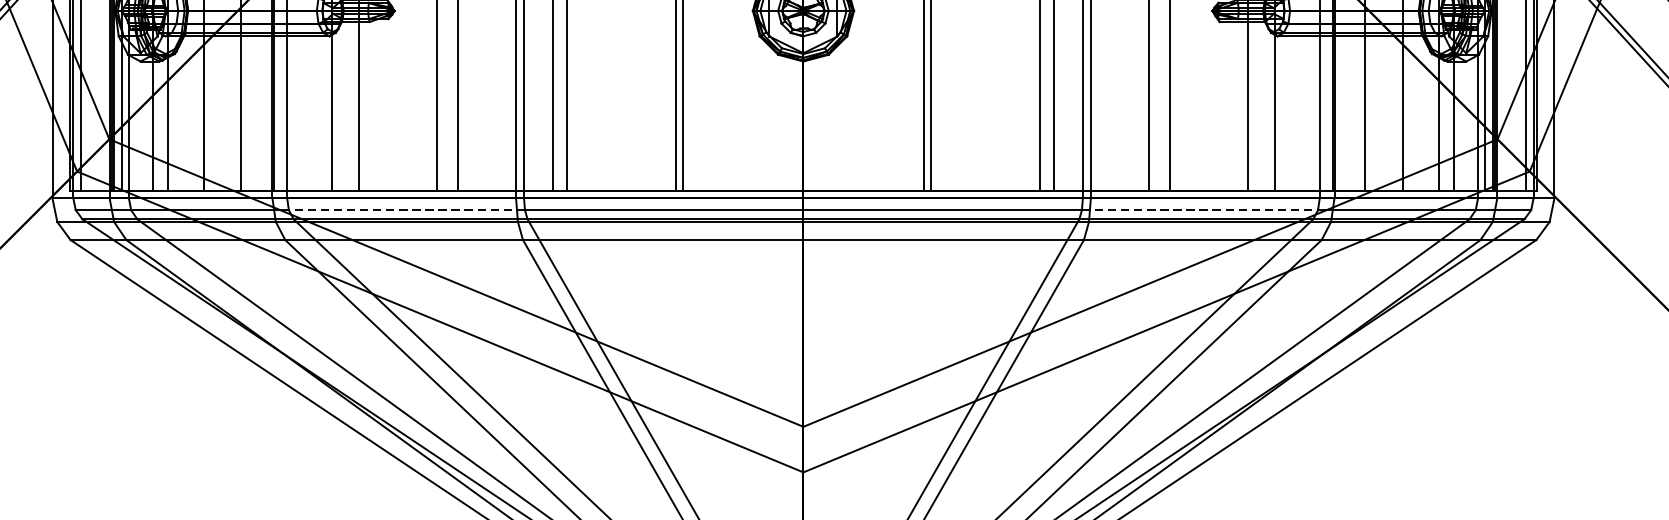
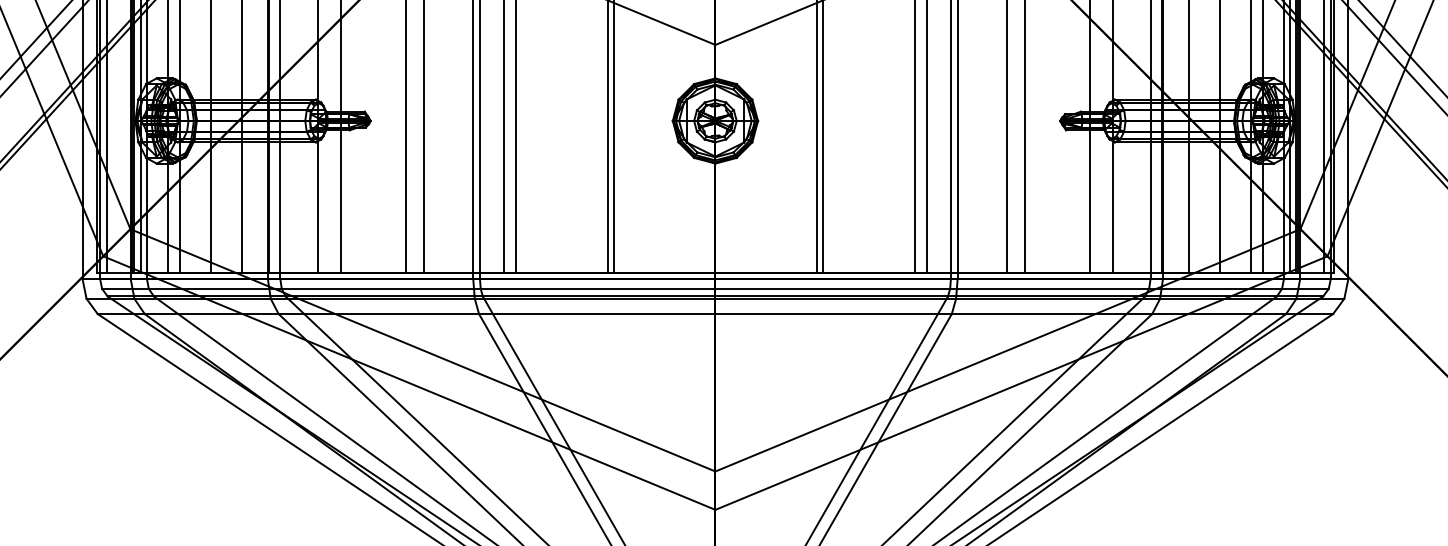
line: (406, 209) -> (380, 288), dashed -> solid
line: (1201, 209) -> (1050, 288), dashed -> solid

